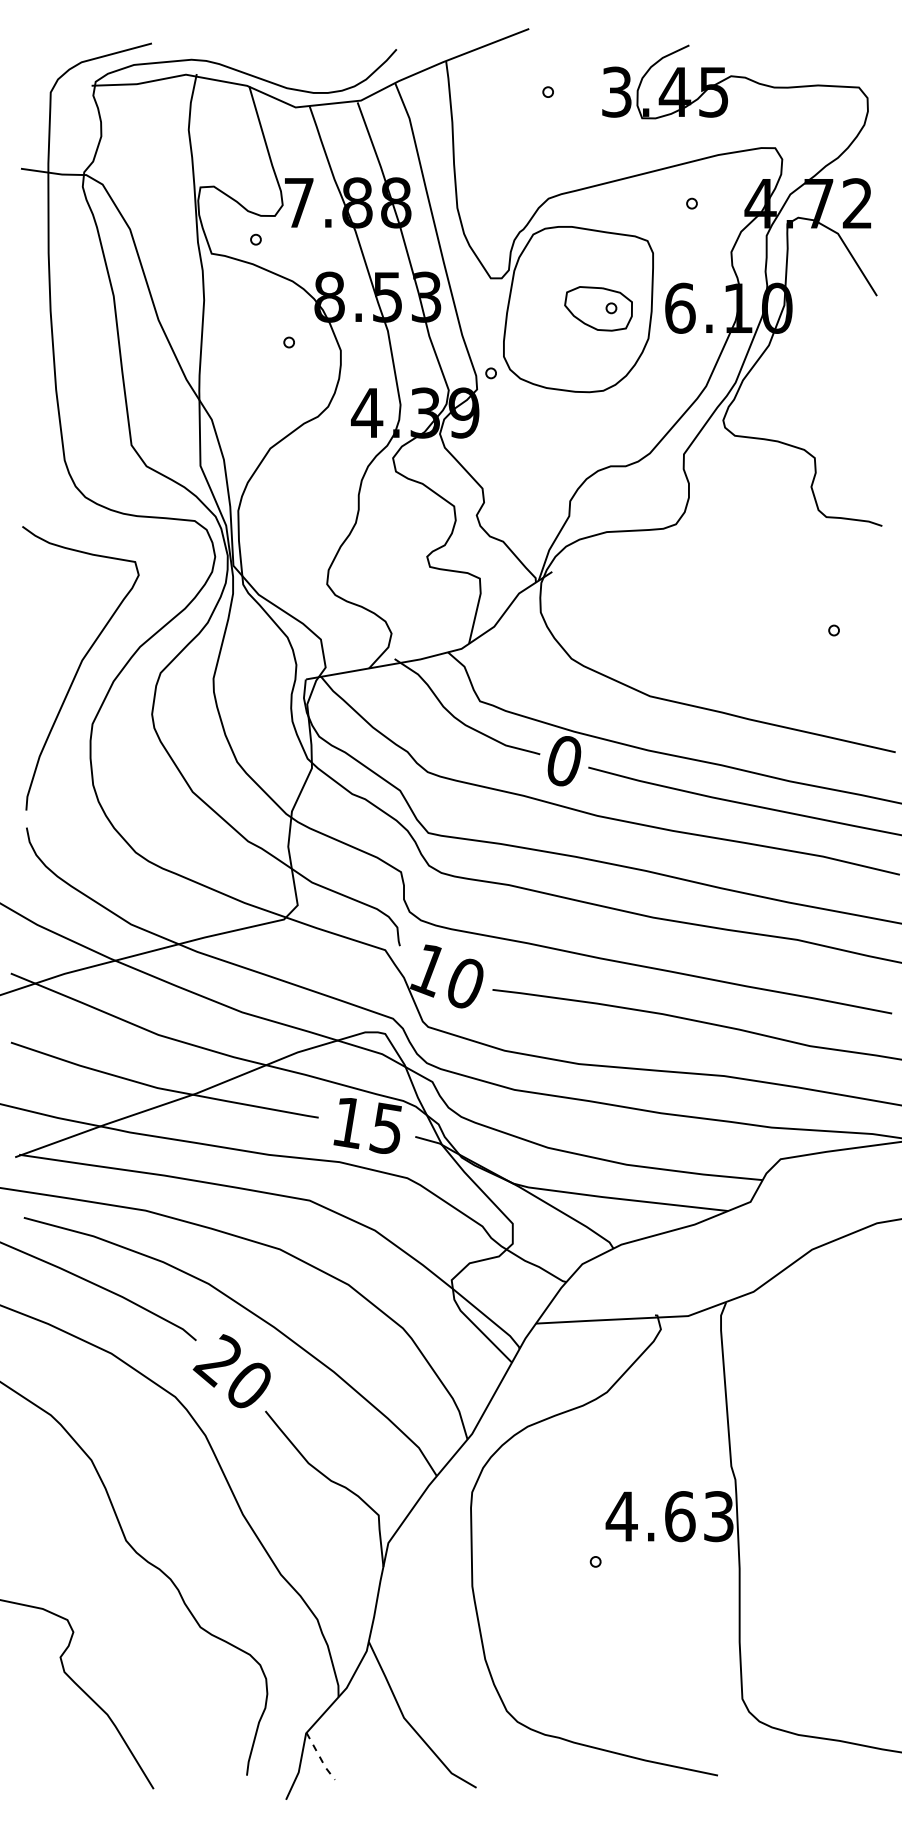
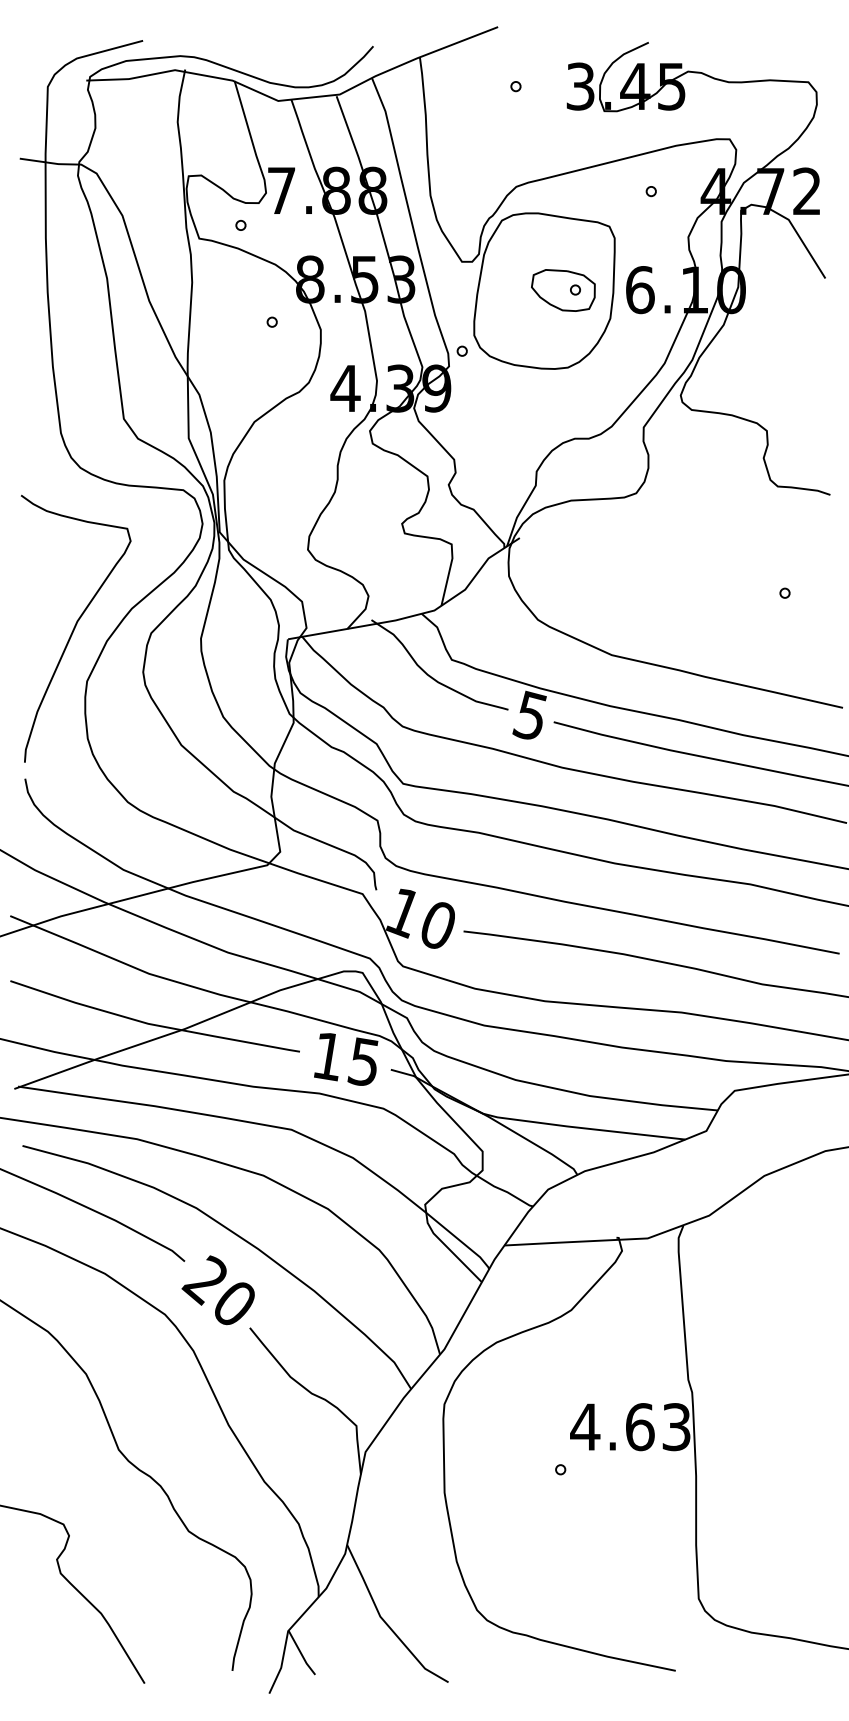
text: (562, 760) -> (529, 715), 0 -> 5
line: (320, 1758) -> (301, 1654), dashed -> solid

